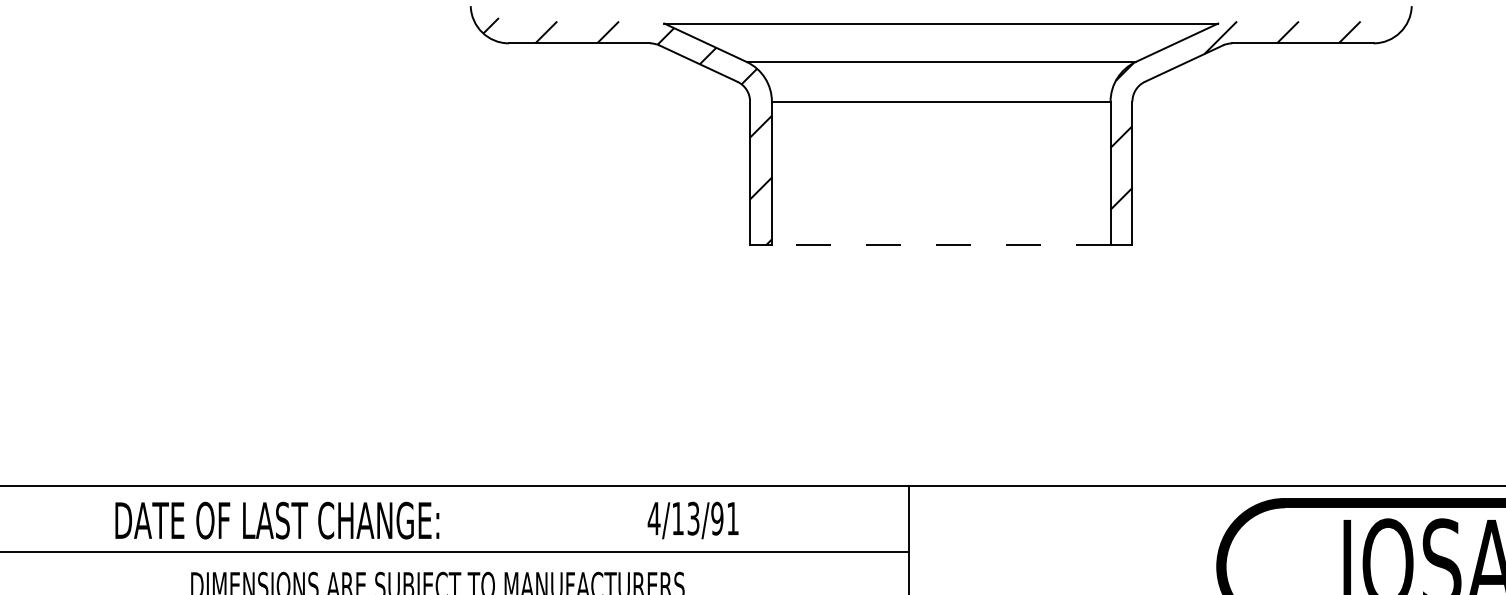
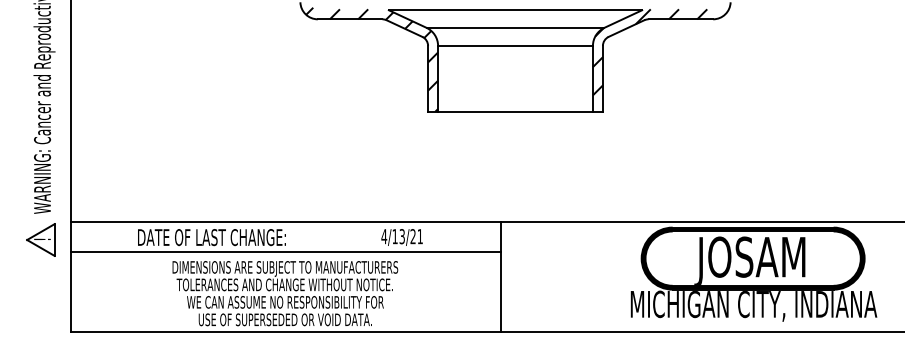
line: (941, 244) -> (515, 111), dashed -> solid
text: (715, 518) -> (412, 236), 4/13/91 -> 4/13/21

